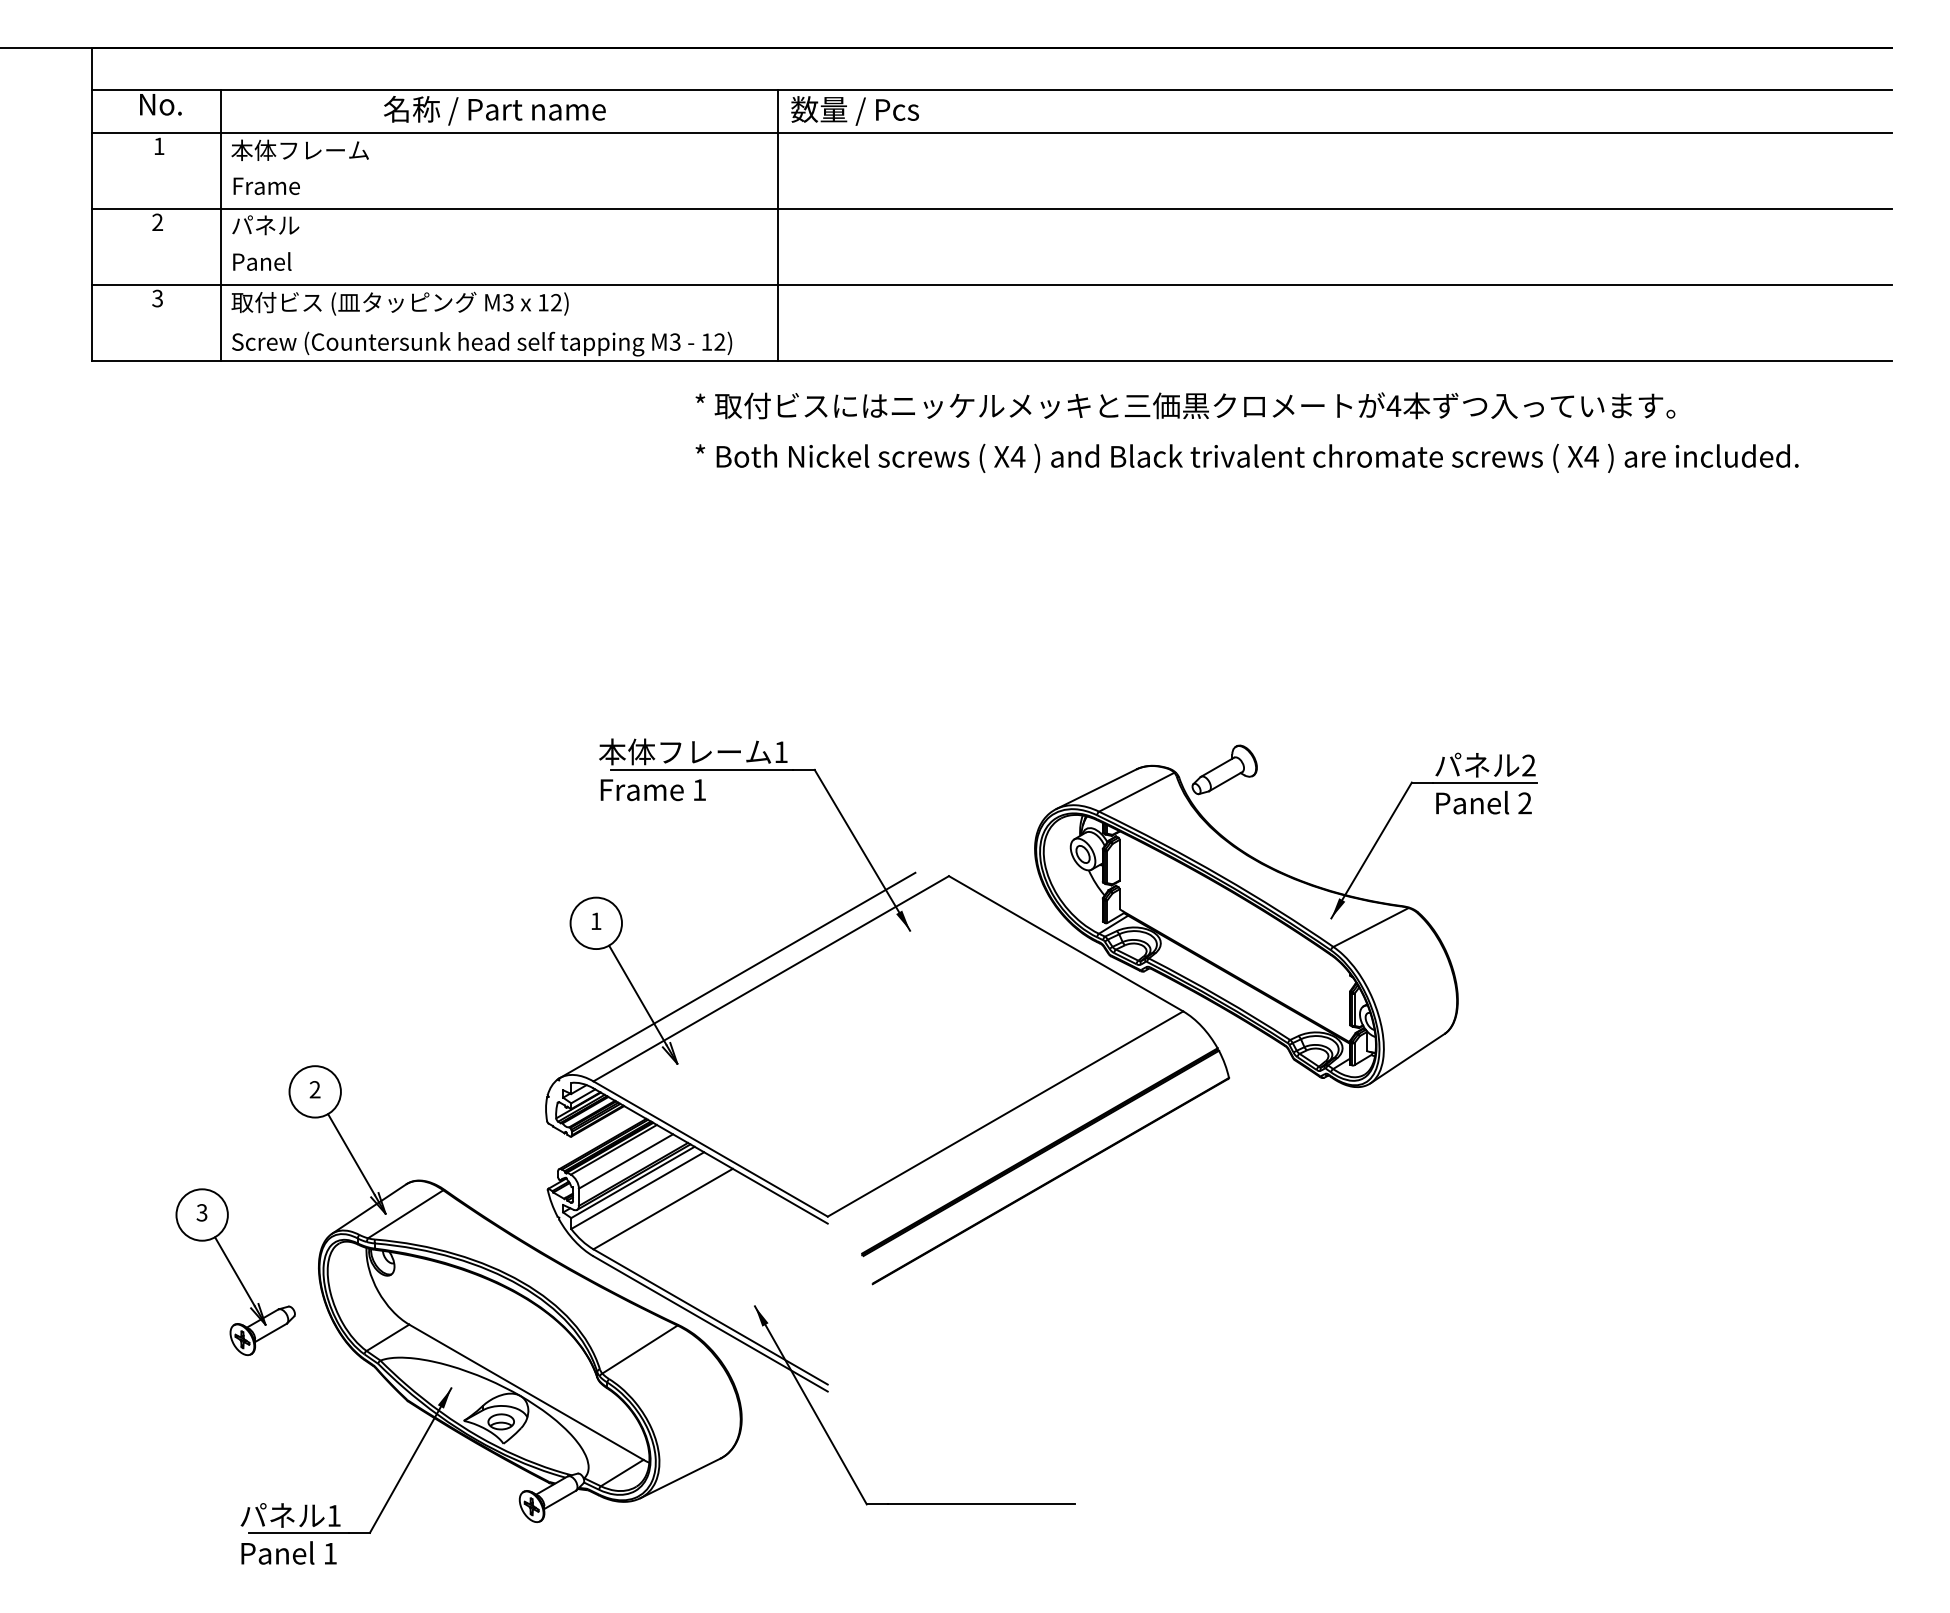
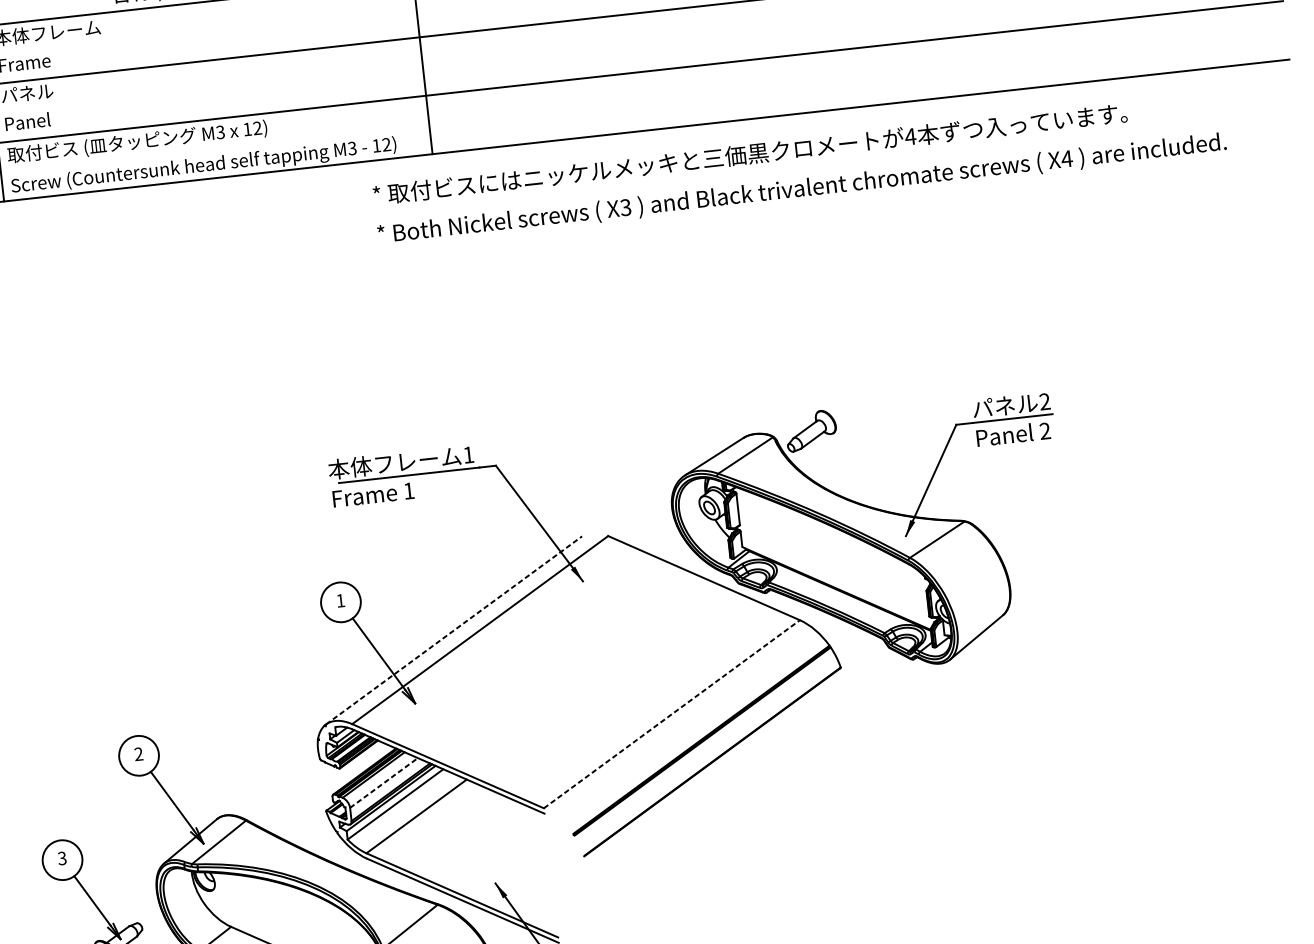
text: (1017, 456) -> (625, 207), X4 -> X3
line: (738, 975) -> (454, 630), solid -> dashed
line: (1005, 1113) -> (671, 713), solid -> dashed
line: (626, 1161) -> (384, 782), solid -> dashed

